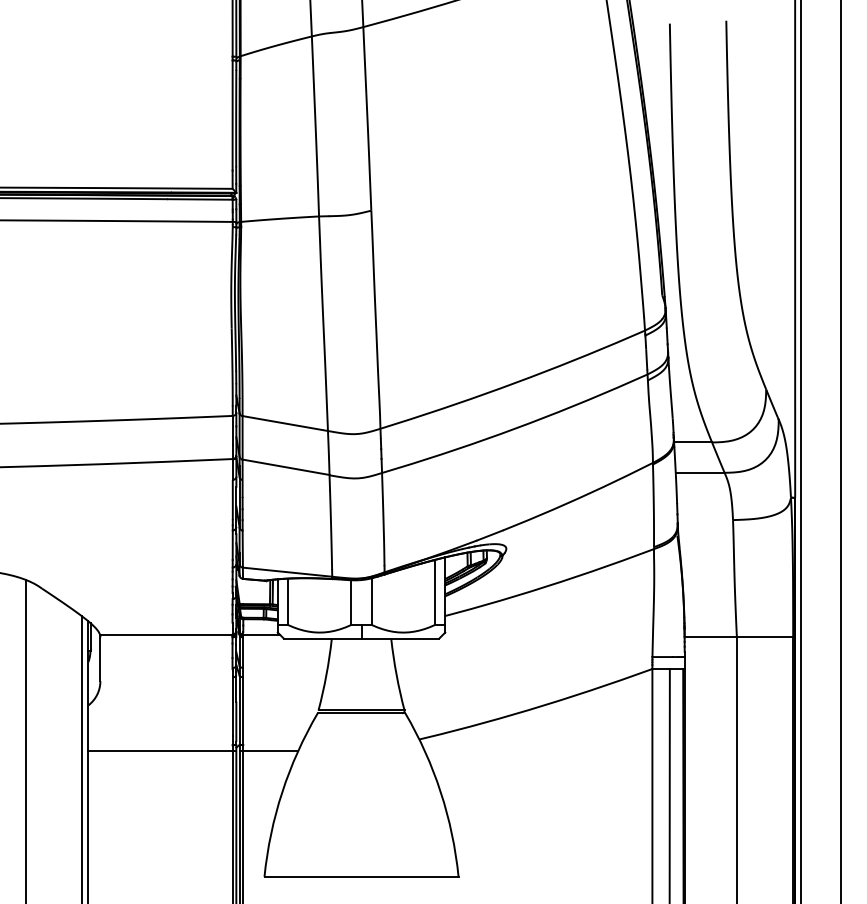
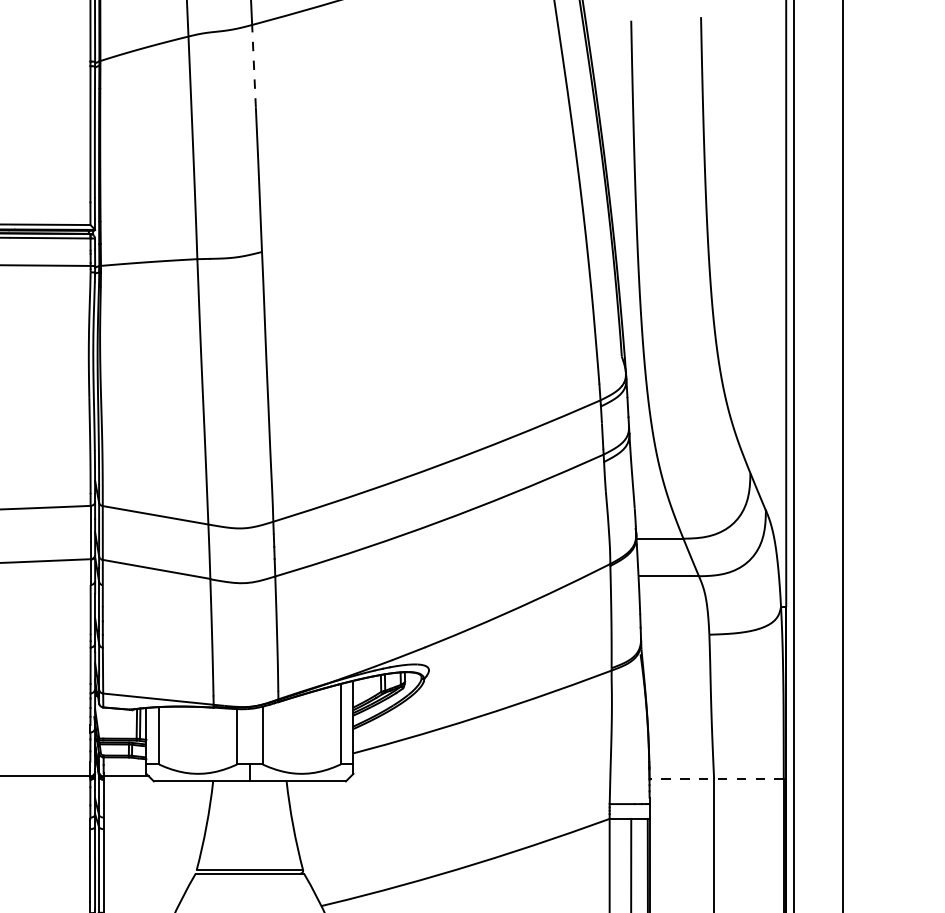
line: (364, 60) -> (253, 66), solid -> dashed
line: (738, 636) -> (716, 778), solid -> dashed

